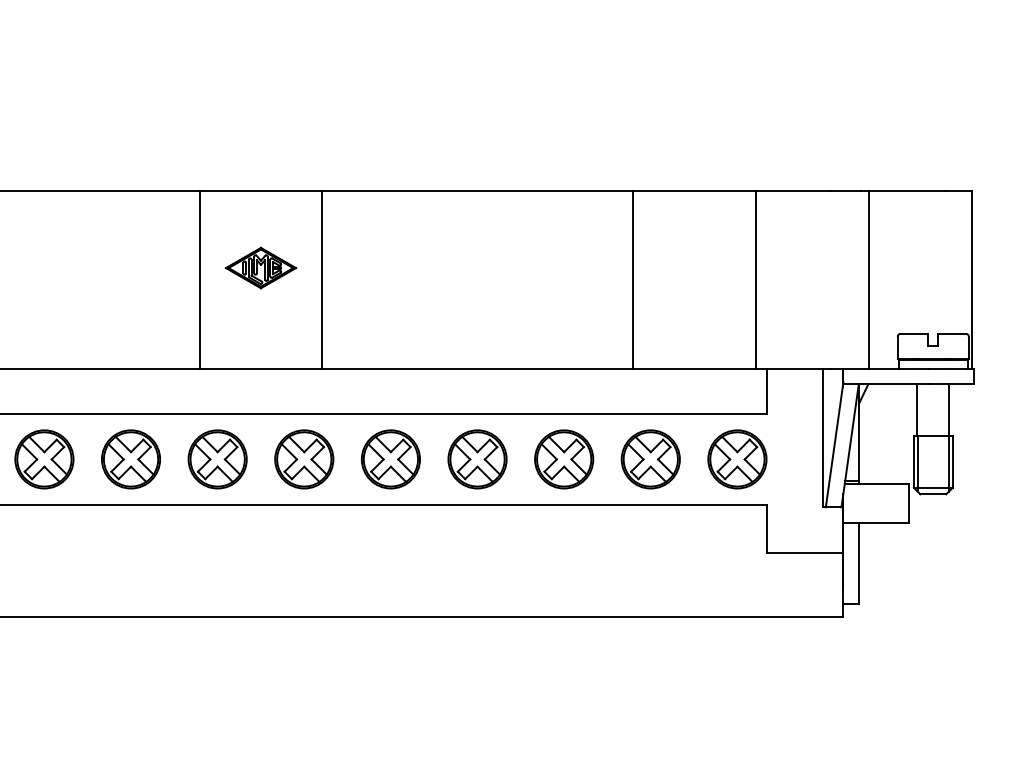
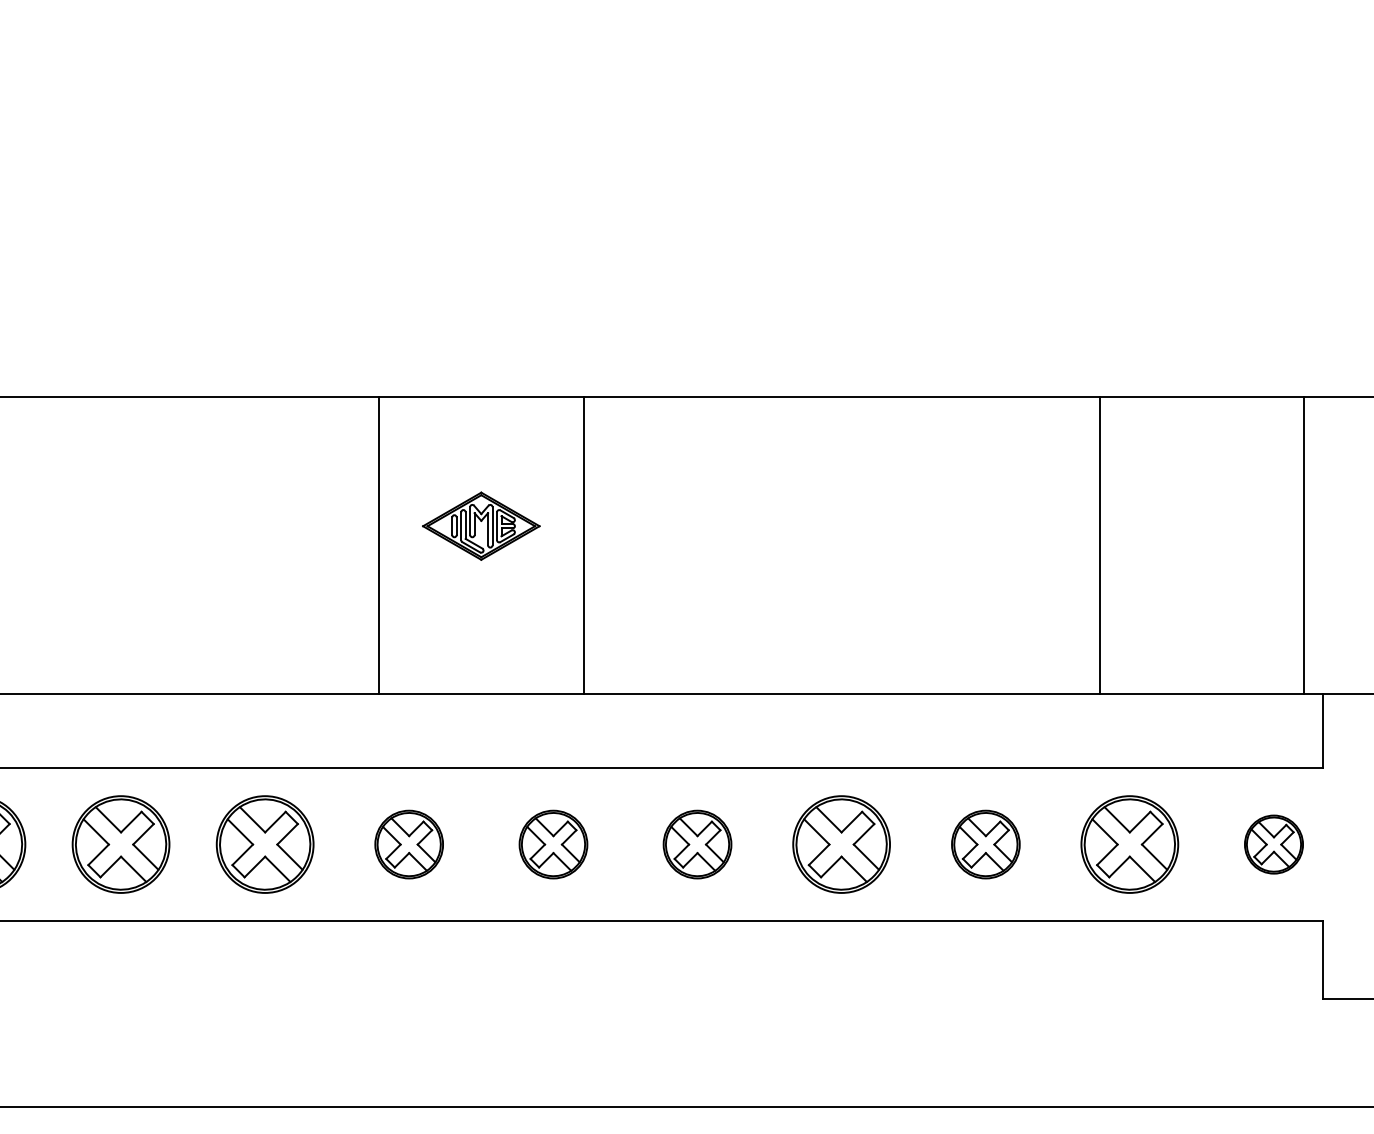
part: (217, 459) -> (408, 844), size x0.7
part: (304, 459) -> (553, 844), size x0.7
part: (390, 459) -> (696, 844), size x0.7
part: (564, 459) -> (986, 844), size x0.7
part: (737, 459) -> (1274, 844), size x0.6

